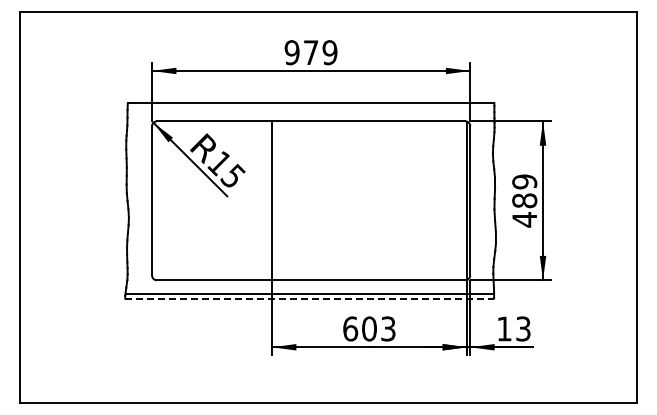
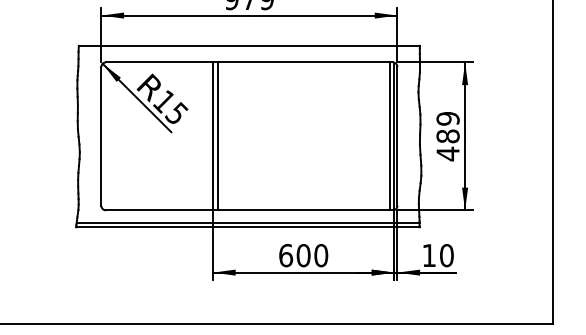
line: (277, 200) -> (218, 136), added
line: (461, 200) -> (389, 136), added
line: (310, 298) -> (248, 227), dashed -> solid
text: (388, 328) -> (321, 255), 603 -> 600
text: (523, 328) -> (446, 255), 13 -> 10

